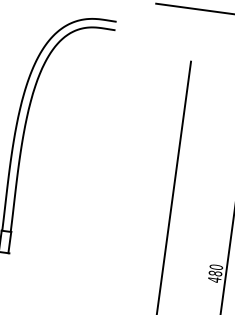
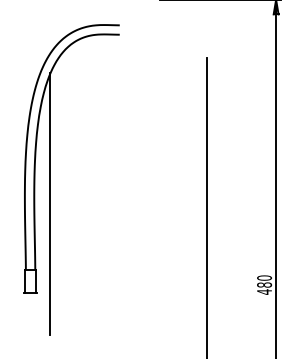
line: (32, 173) -> (50, 203), added

